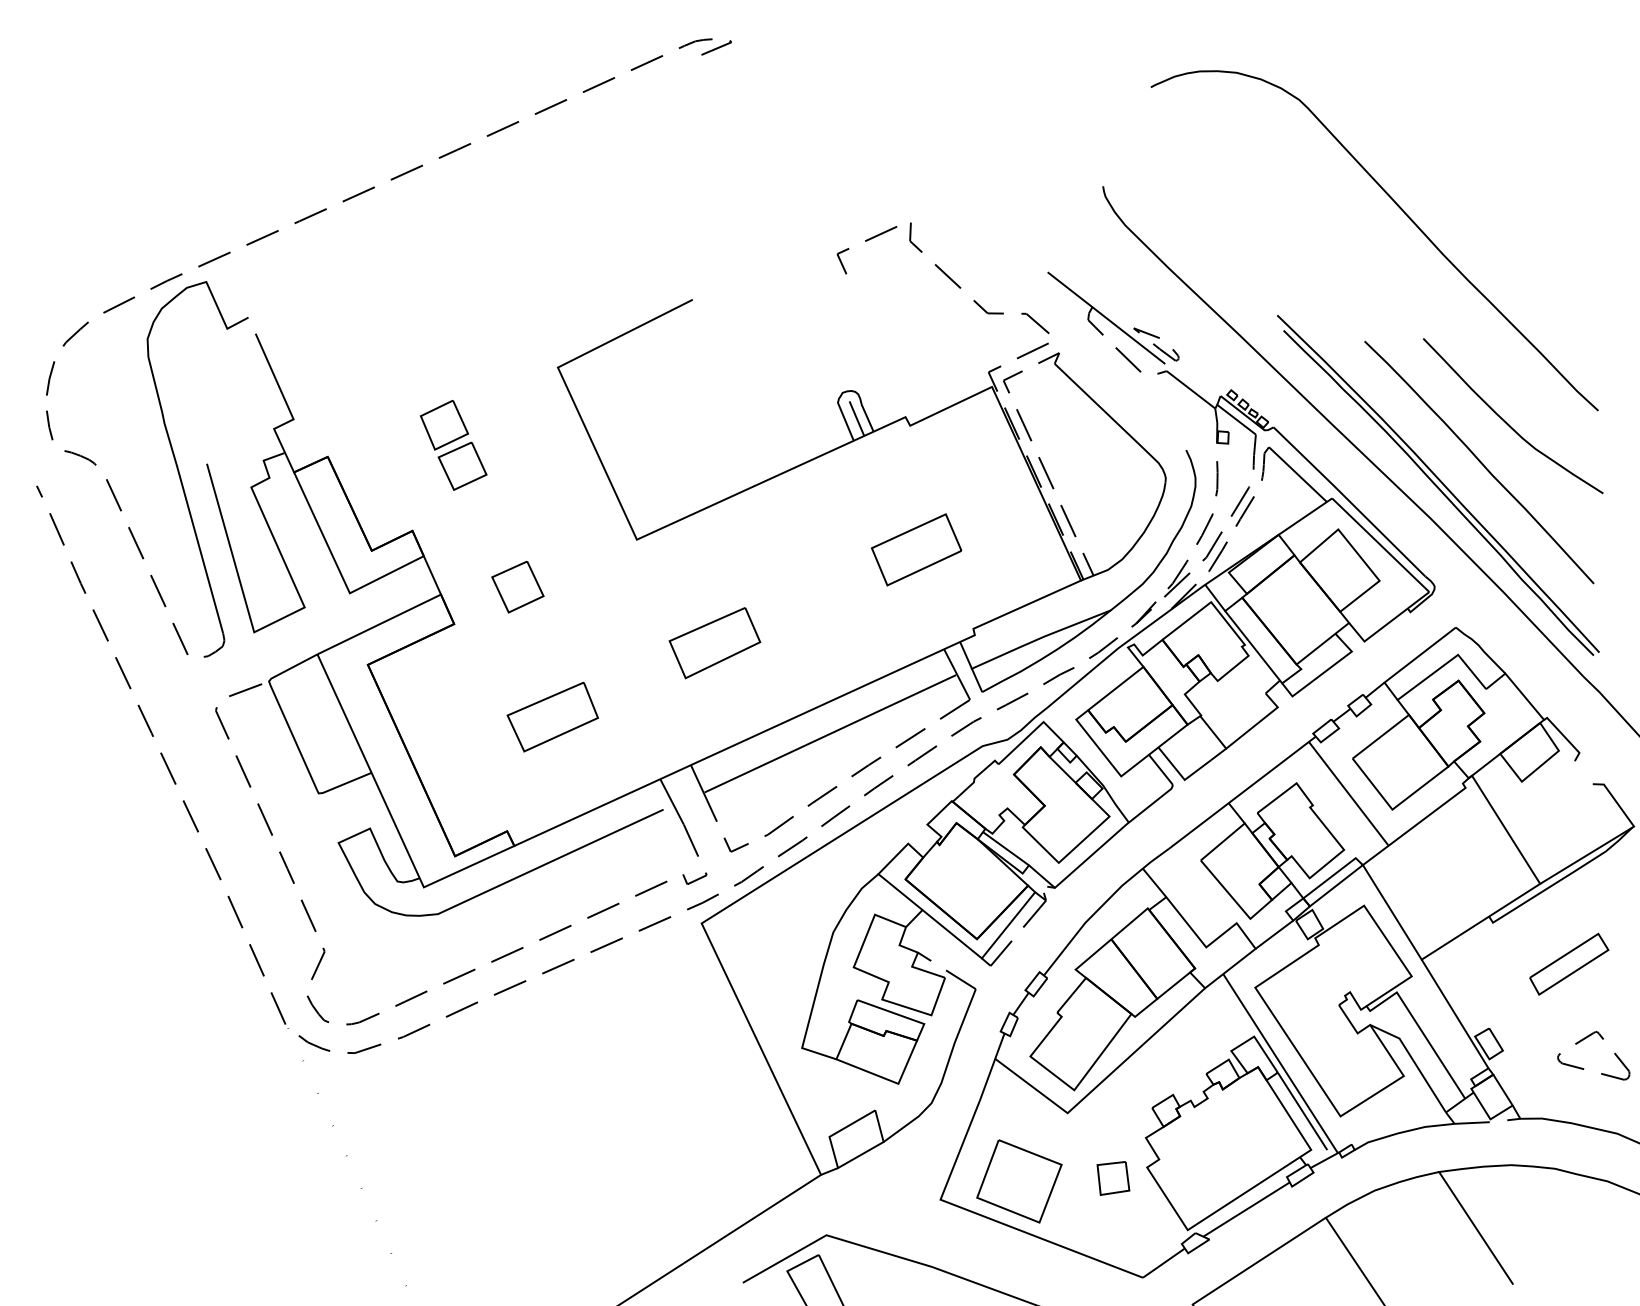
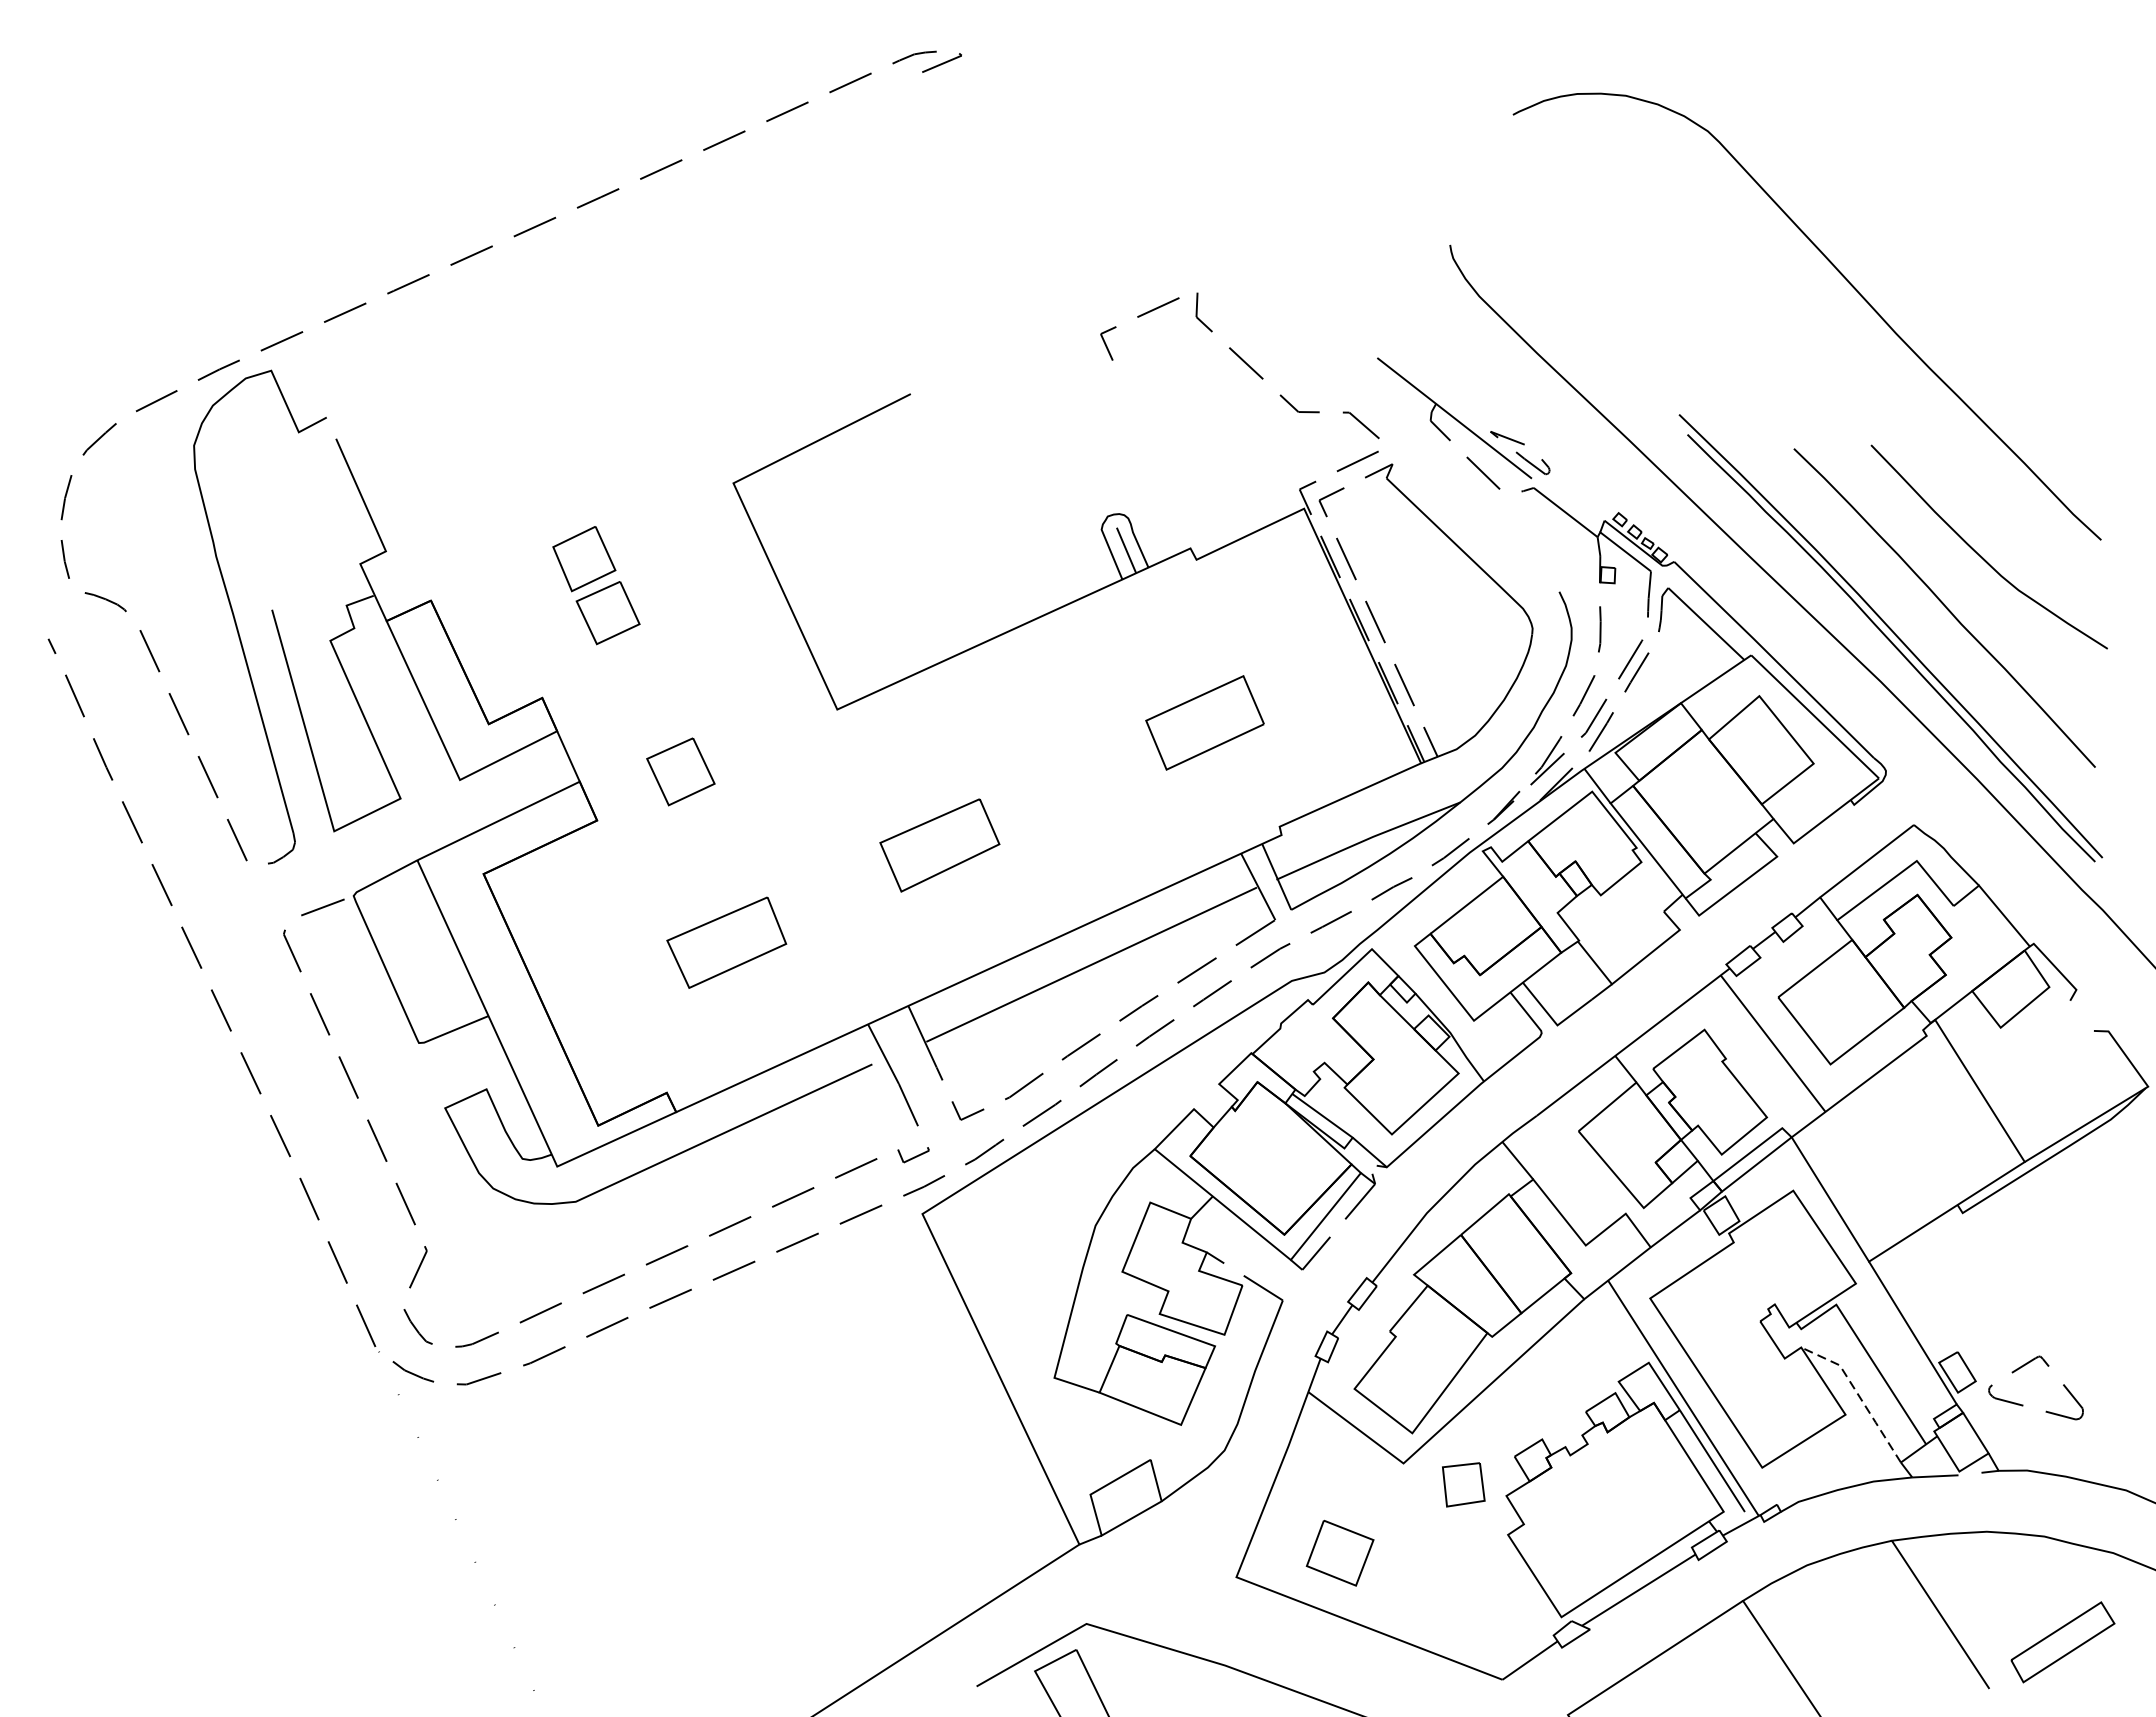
part: (1569, 963) -> (2063, 1641), moved
line: (1413, 1061) -> (1858, 1395), solid -> dashed
part: (1584, 1068) -> (2023, 1404), moved
part: (1113, 1178) -> (1463, 1484), moved
part: (1019, 1181) -> (1340, 1553), size x0.6

